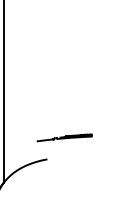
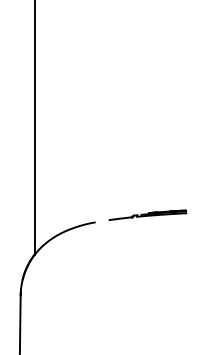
part: (64, 137) -> (147, 214), moved

